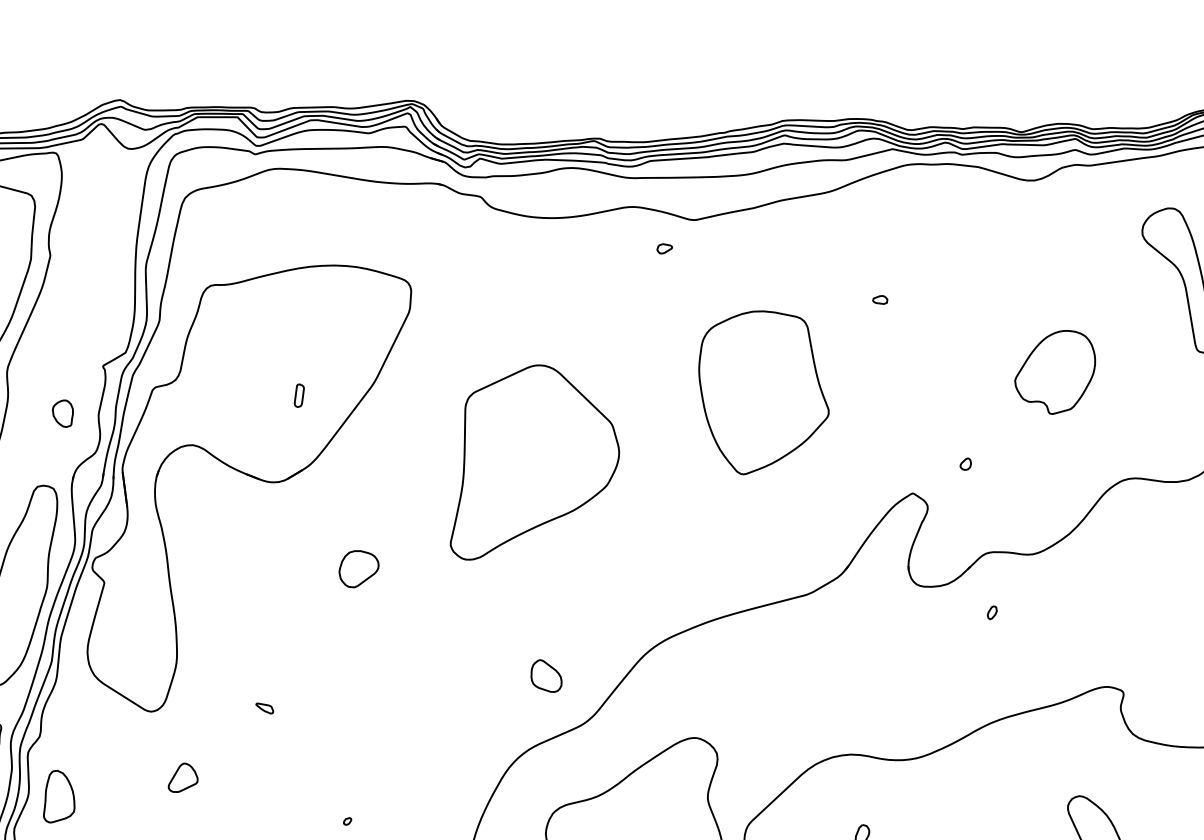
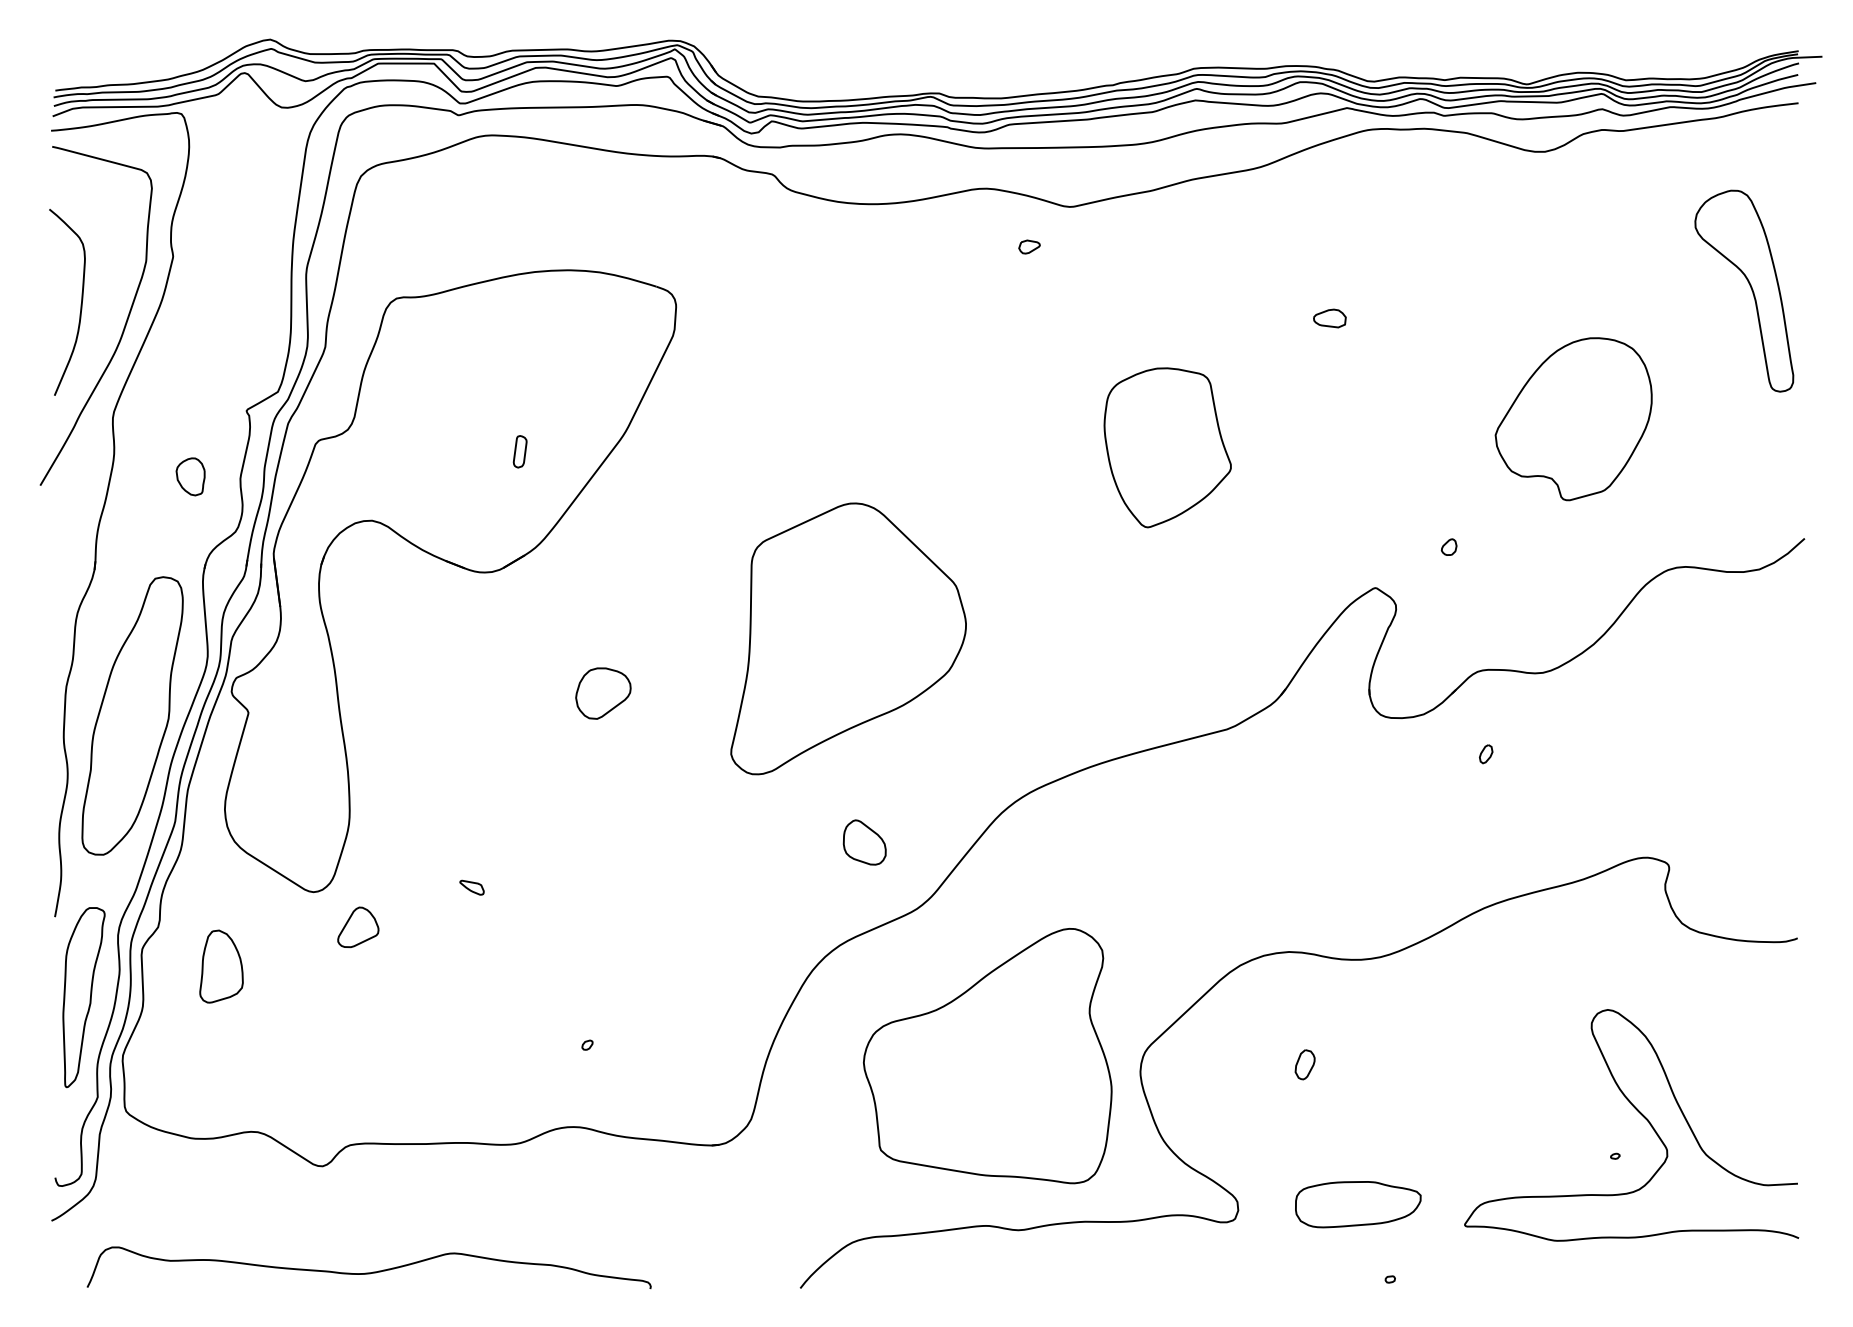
part: (879, 299) -> (1329, 317), size x1.6
part: (1054, 372) -> (1573, 419), size x1.4
part: (763, 392) -> (1167, 447), size x0.7
part: (534, 462) -> (848, 638), moved
part: (183, 777) -> (358, 927), moved
part: (59, 796) -> (221, 966), moved

